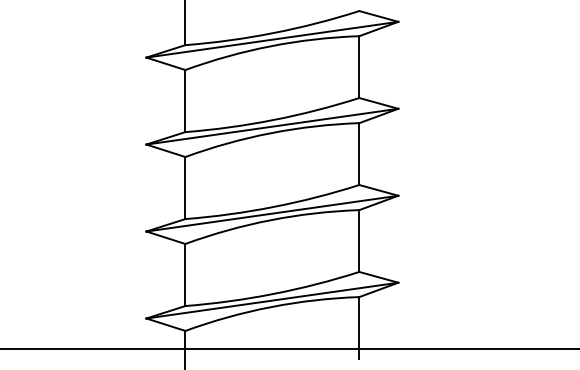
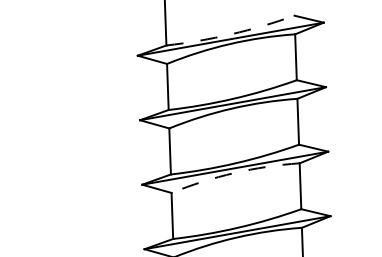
arc: (273, 33) -> (231, 34), solid -> dashed
arc: (271, 220) -> (234, 173), solid -> dashed

